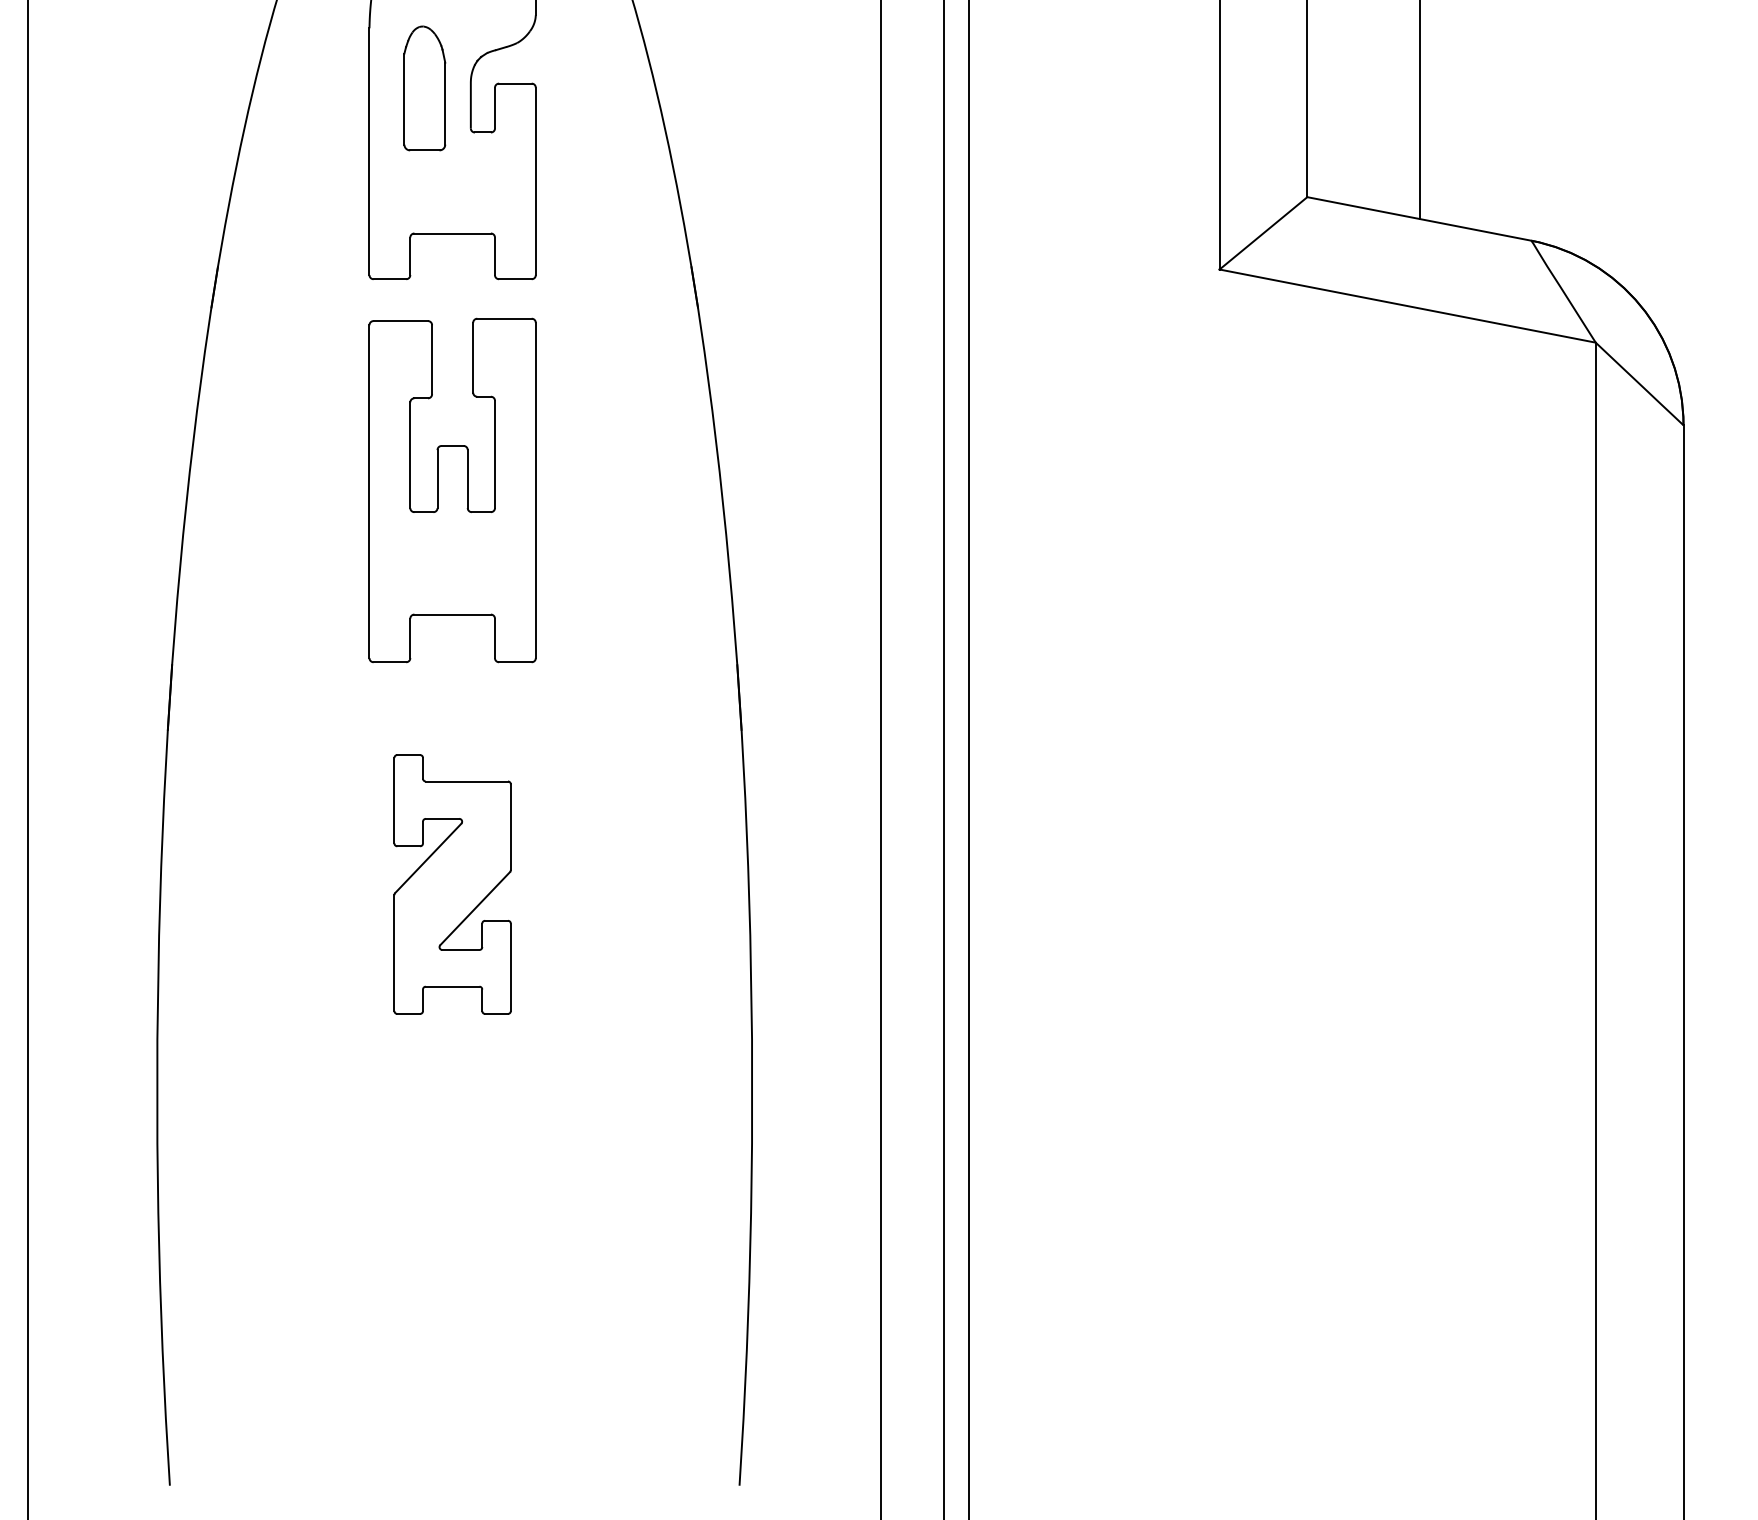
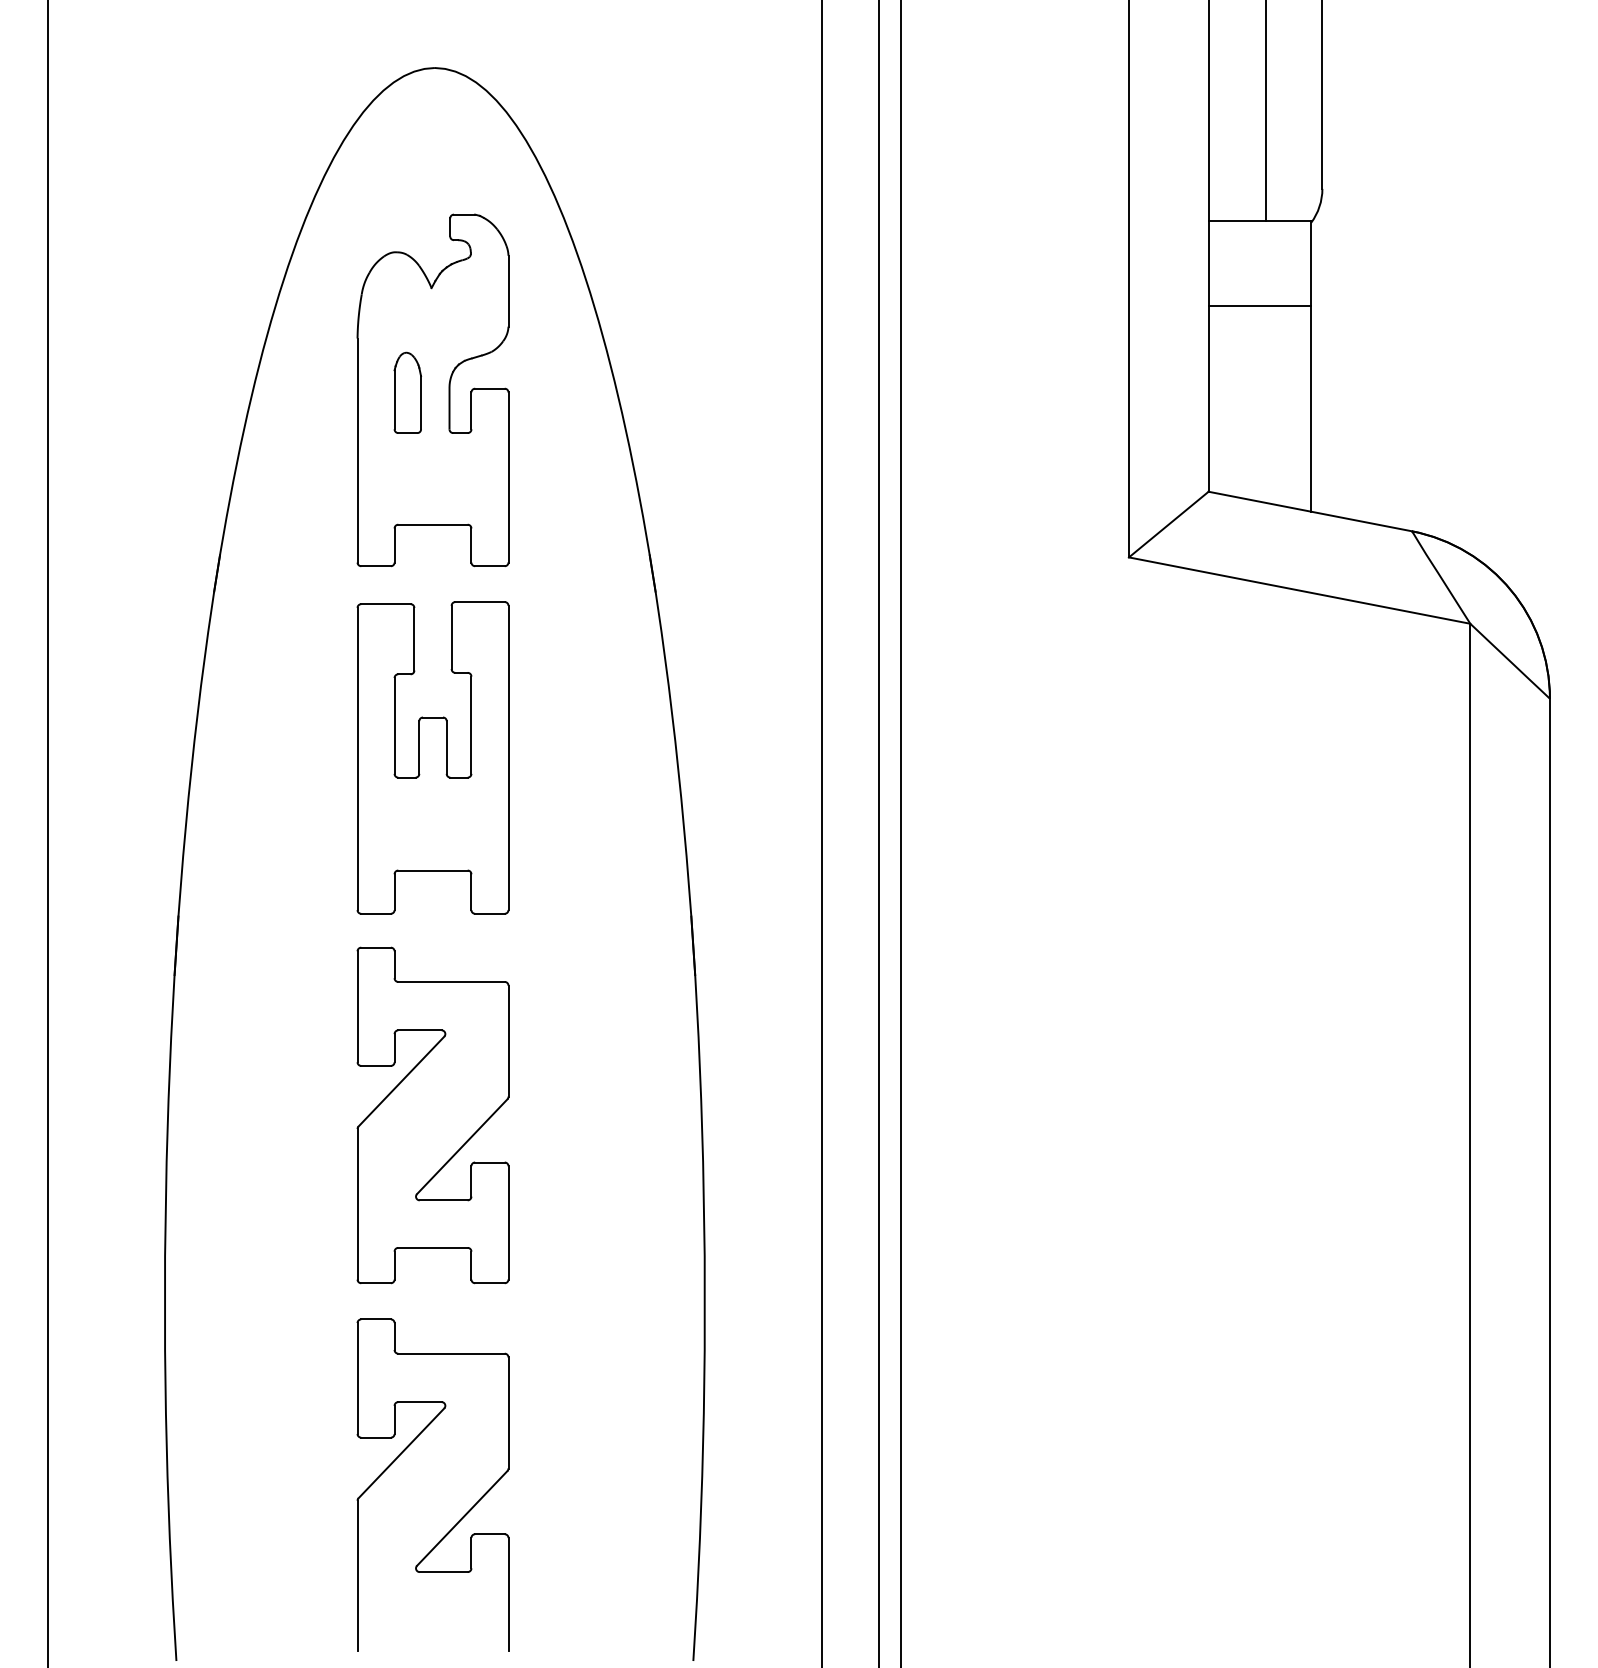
part: (424, 87) -> (407, 392), size x0.71
part: (452, 884) -> (432, 1115), size x1.43
part: (419, 1257) -> (402, 1453), added

